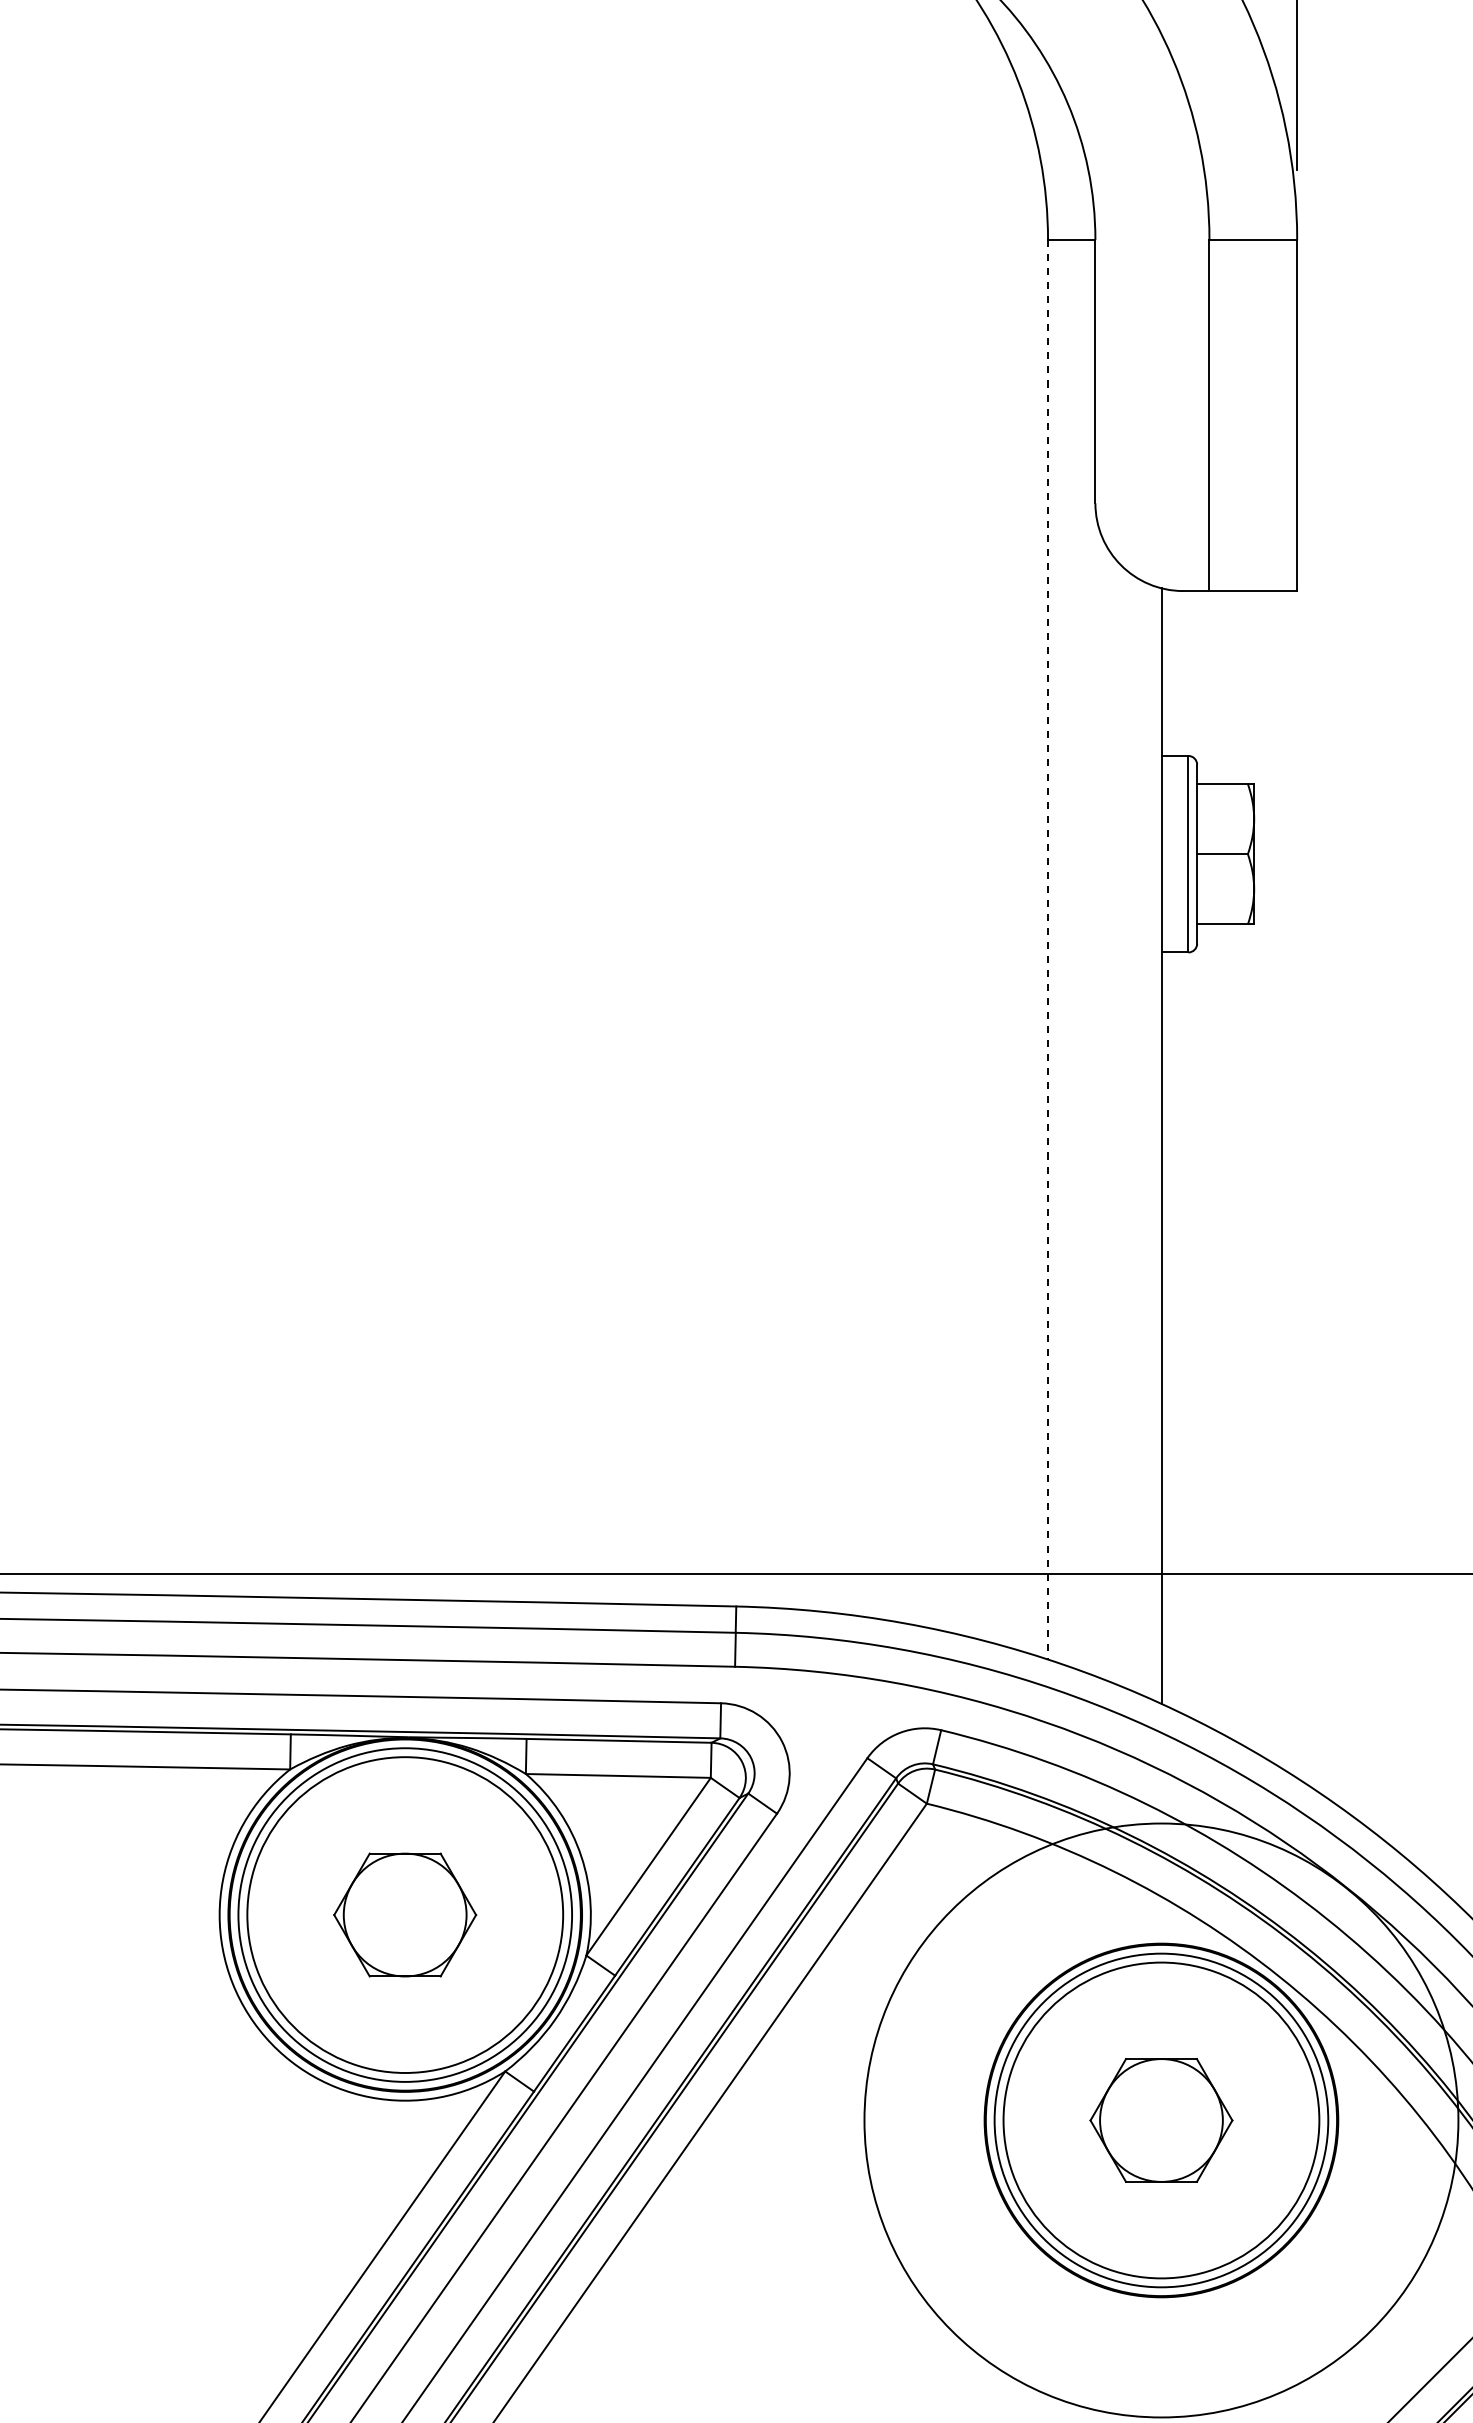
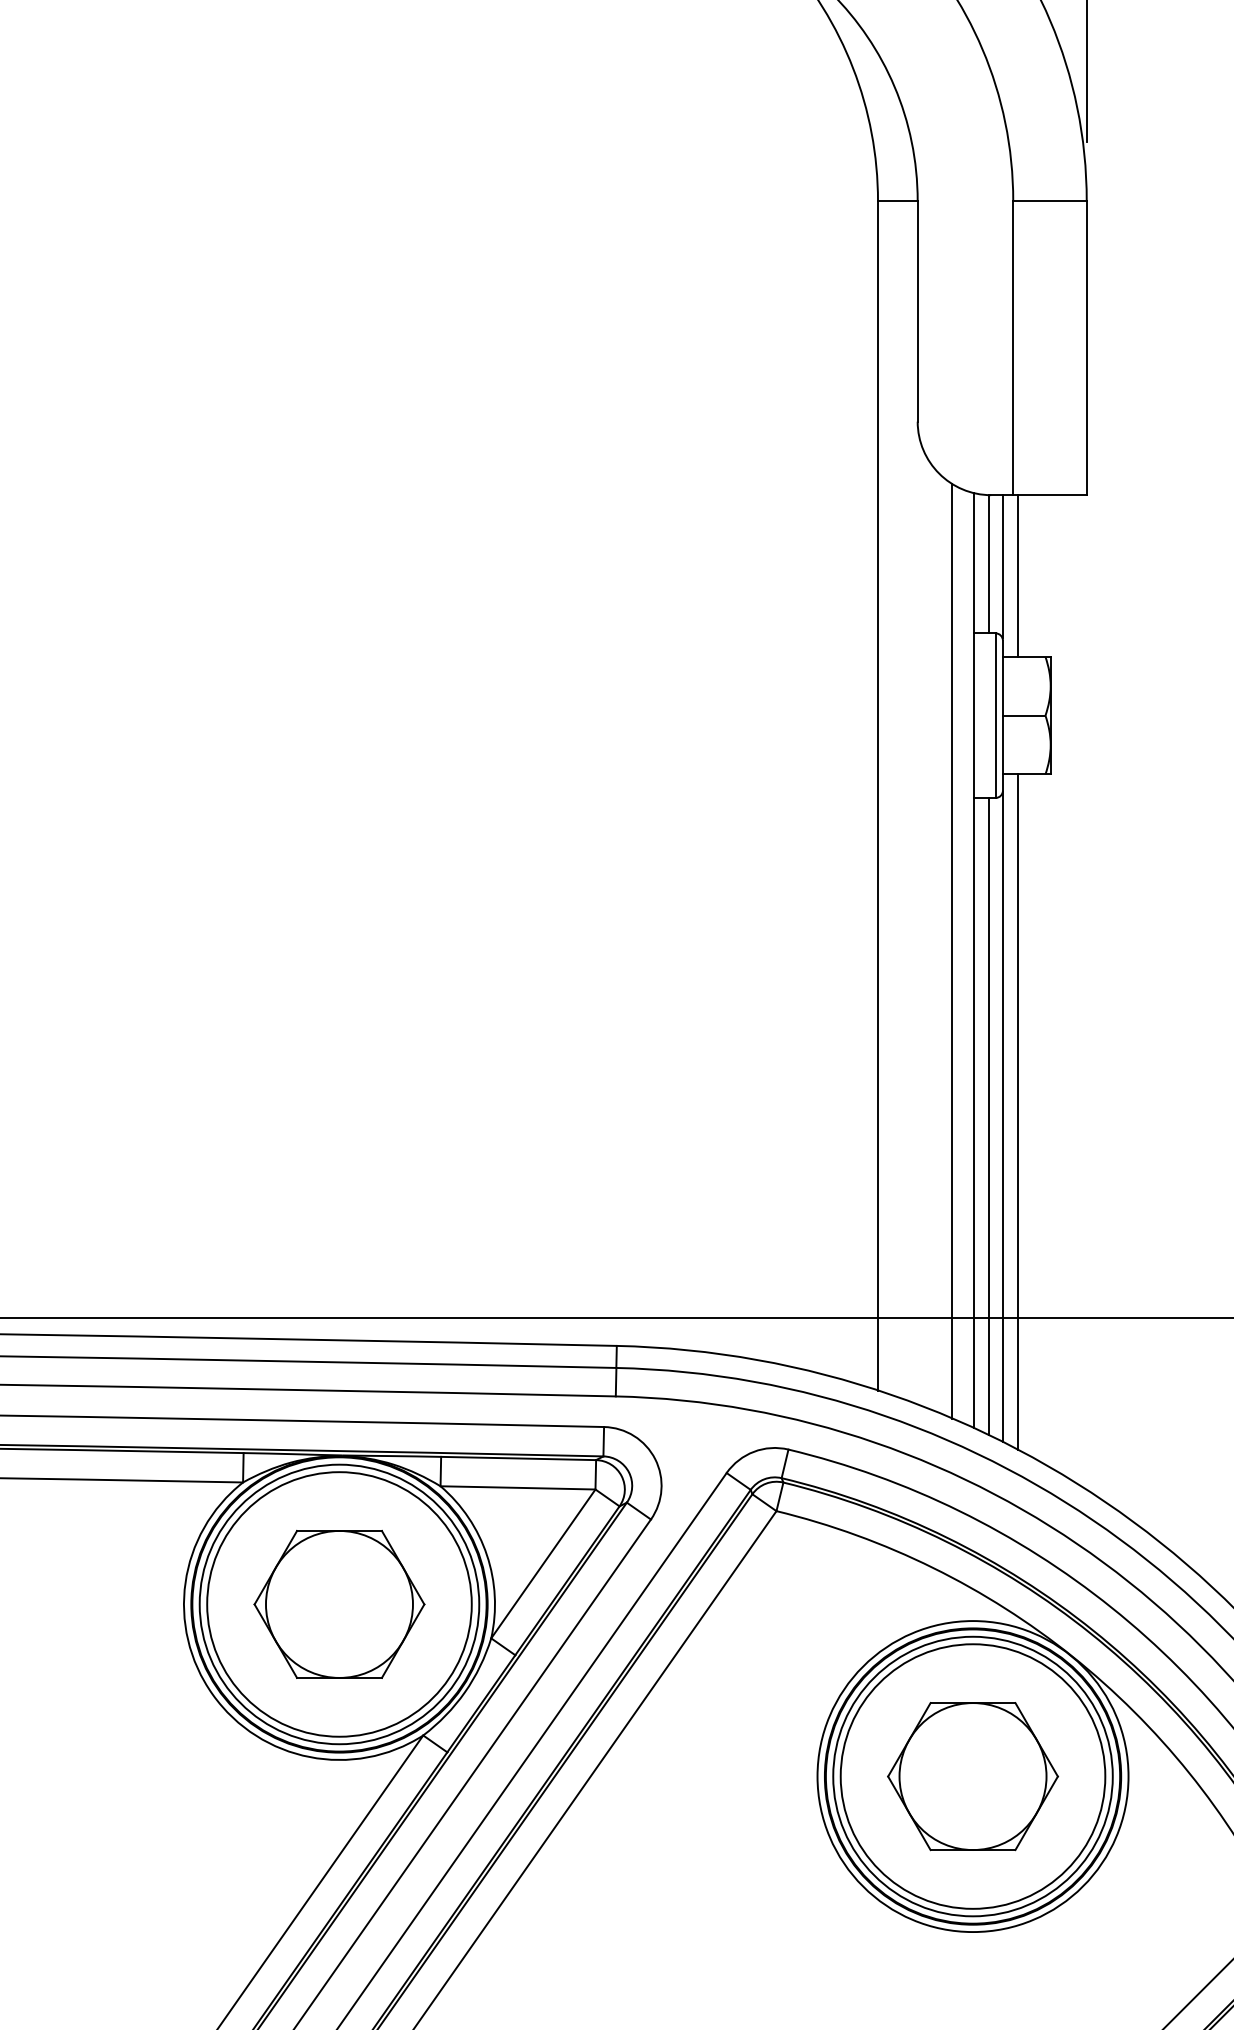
line: (1180, 672) -> (988, 563), added
line: (1196, 676) -> (1002, 566), added
line: (1214, 687) -> (1017, 575), added
line: (1048, 950) -> (878, 796), dashed -> solid
line: (1135, 1135) -> (951, 951), added
line: (1214, 1327) -> (1017, 1112), added
line: (1180, 1332) -> (988, 1116), added
line: (1196, 1333) -> (1002, 1117), added
part: (404, 1914) -> (338, 1603), size x1.43
circle: (1161, 2120) -> (973, 1776), size x0.62
part: (1161, 2120) -> (973, 1776), size x1.43

